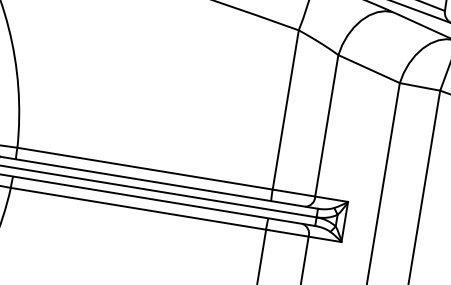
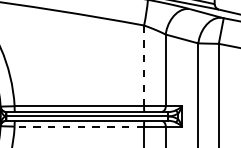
line: (286, 111) -> (144, 66), solid -> dashed
line: (138, 208) -> (79, 126), solid -> dashed

